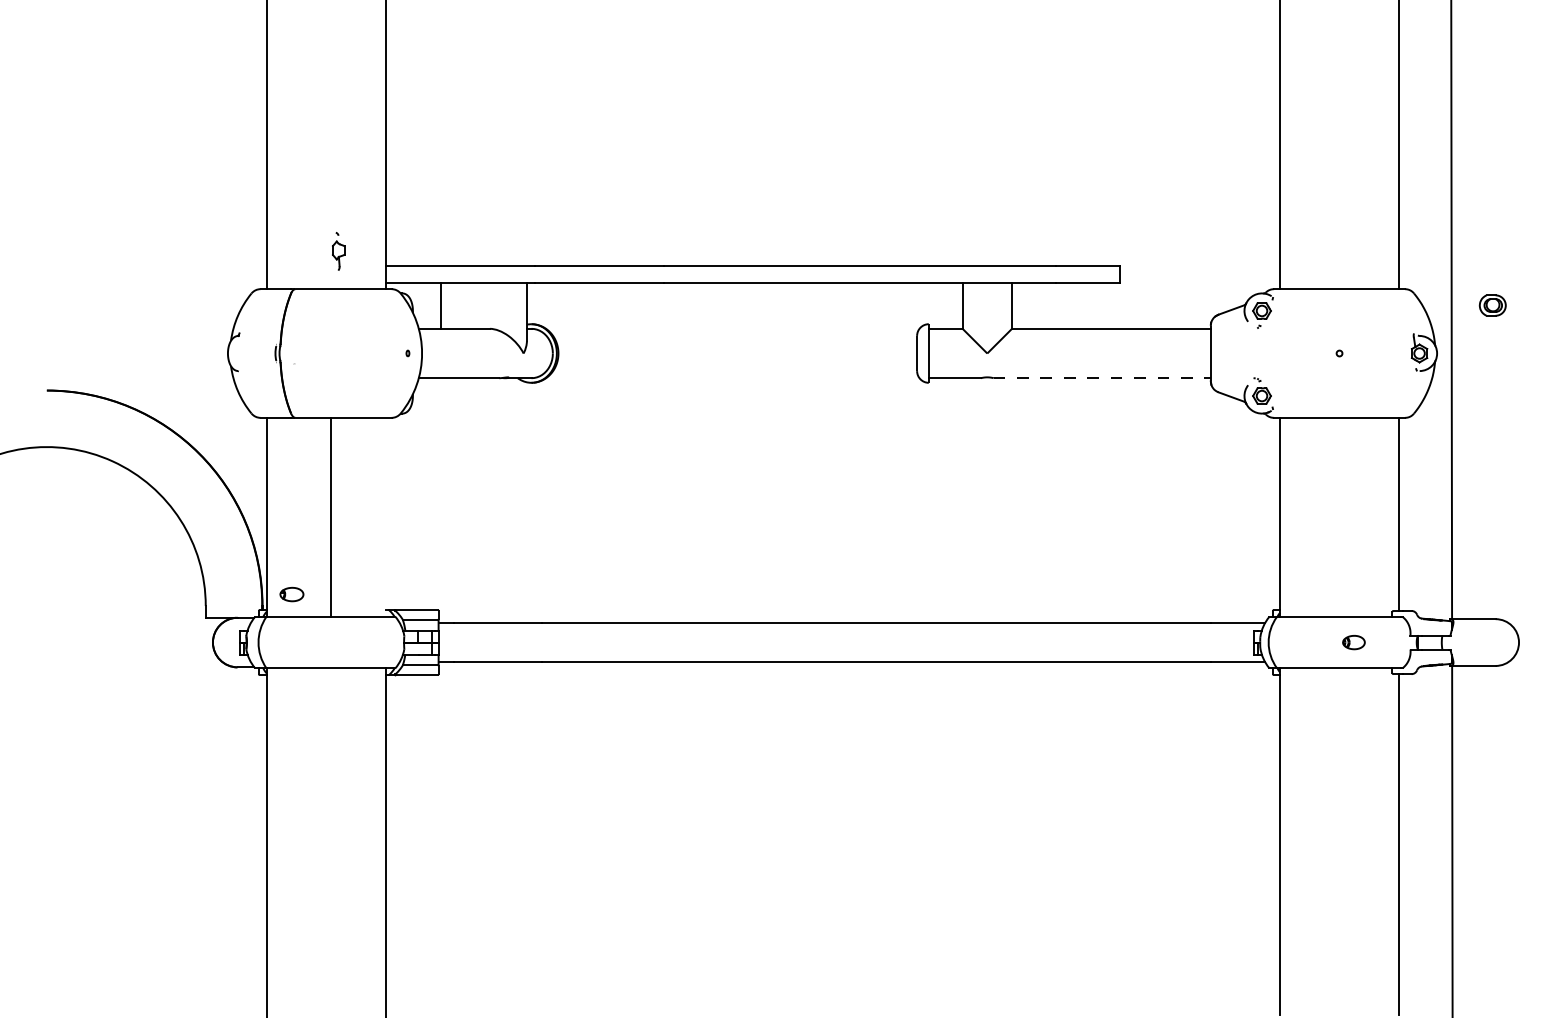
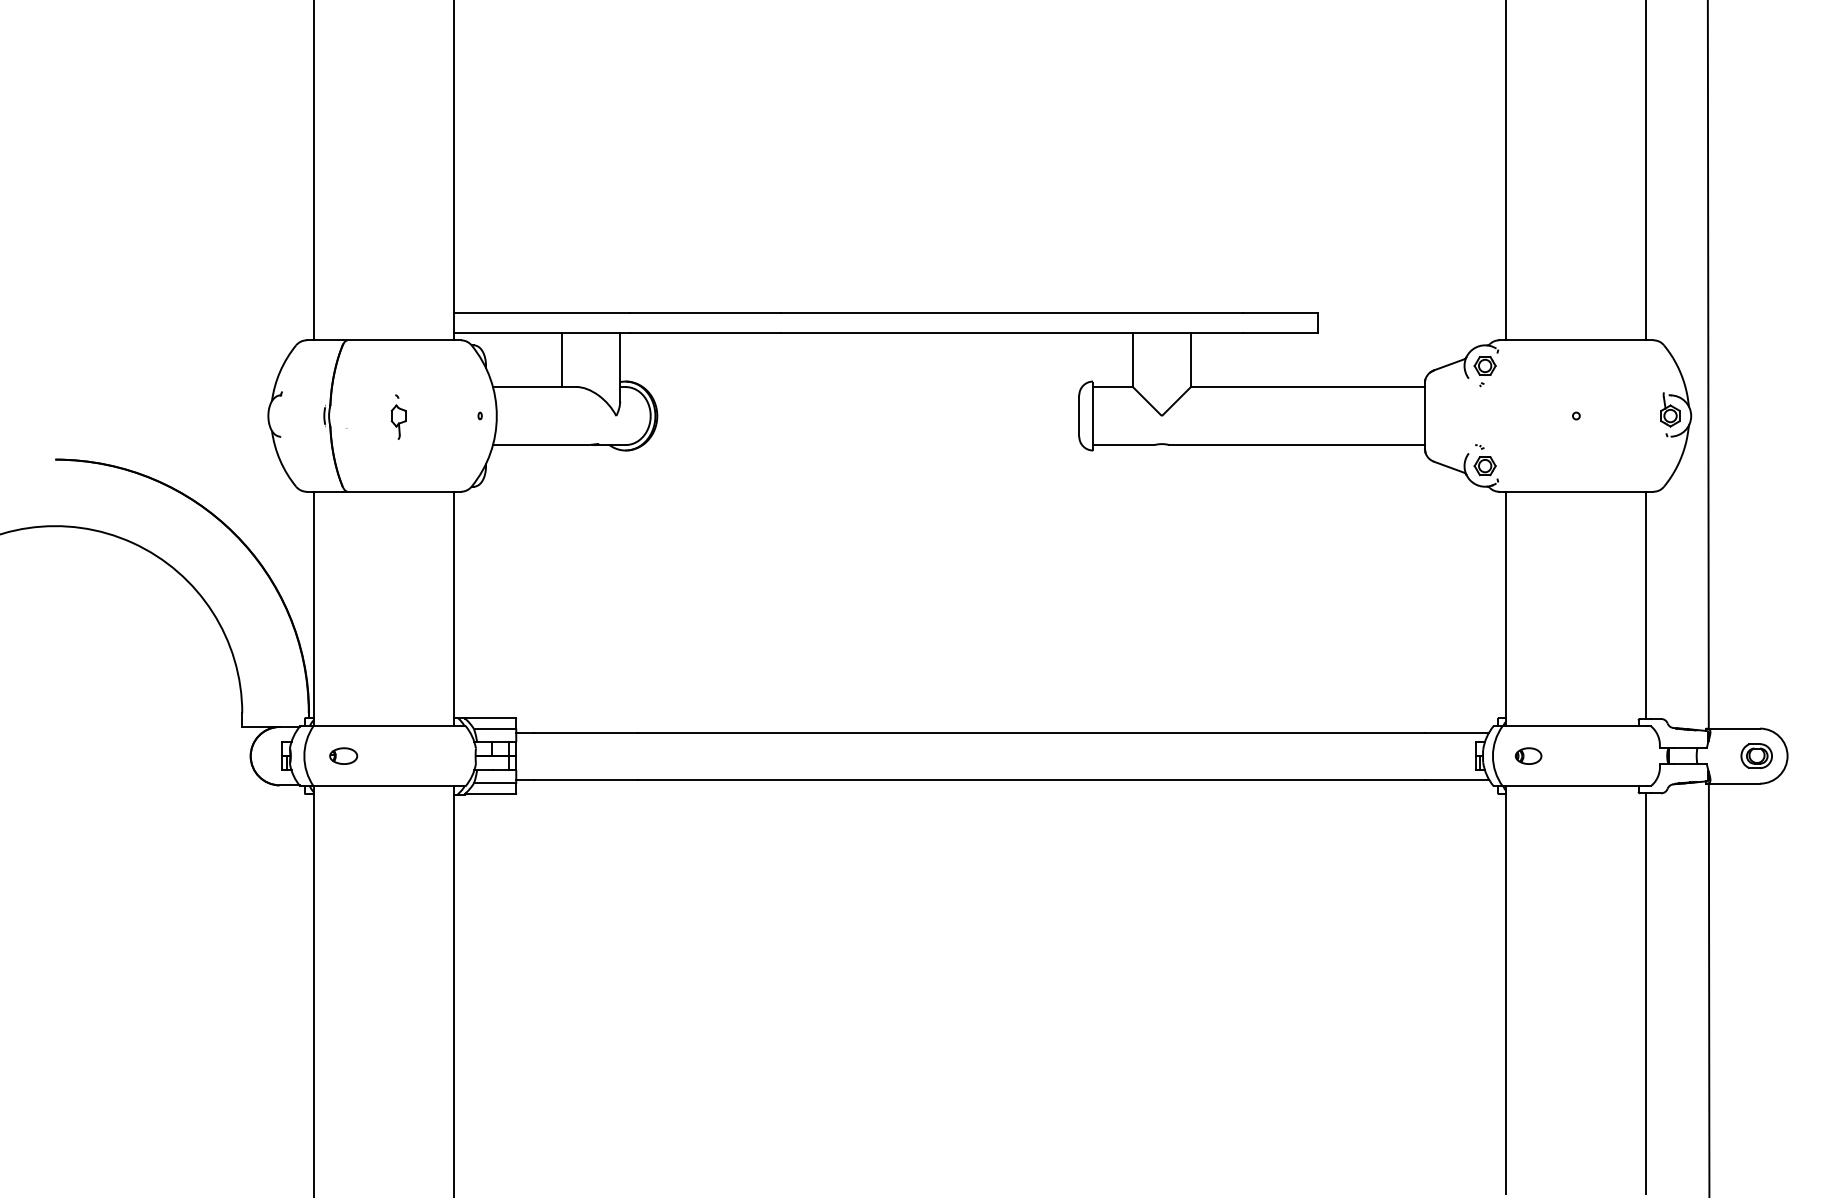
part: (338, 251) -> (398, 417), moved
line: (440, 305) -> (562, 359), moved
part: (1492, 305) -> (1756, 756), moved
line: (1102, 378) -> (1297, 445), dashed -> solid
line: (330, 516) -> (453, 607), moved
part: (291, 594) -> (343, 756), moved
part: (1353, 642) -> (1528, 756), moved

